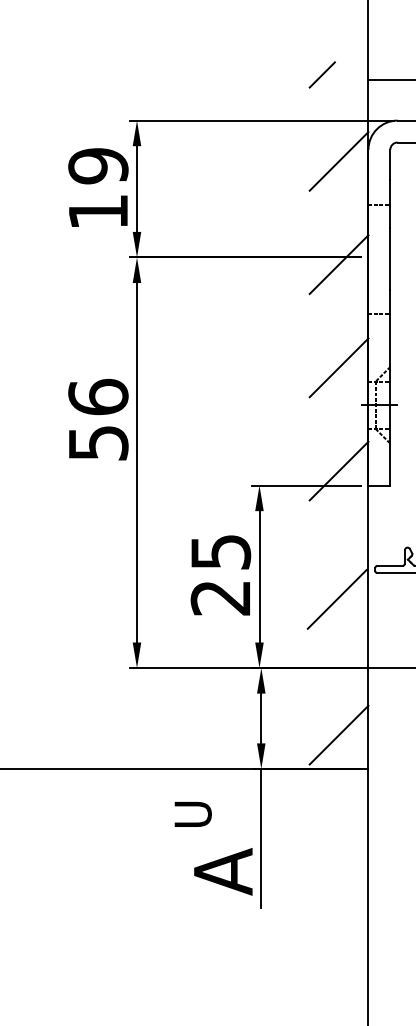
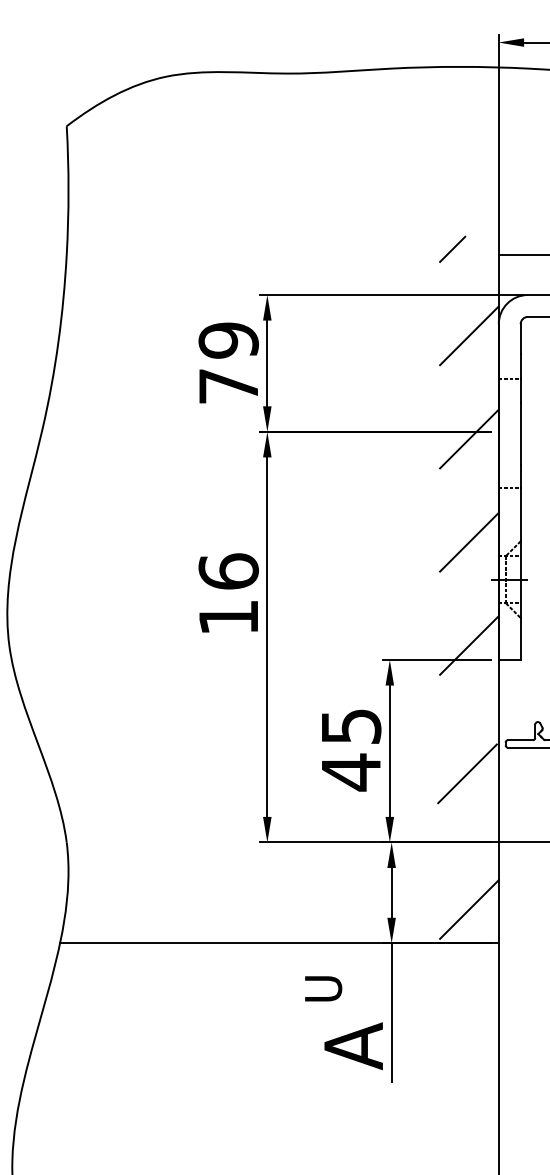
text: (98, 212) -> (228, 386), 19 -> 79
text: (98, 443) -> (228, 617), 56 -> 16
text: (220, 598) -> (350, 772), 25 -> 45

